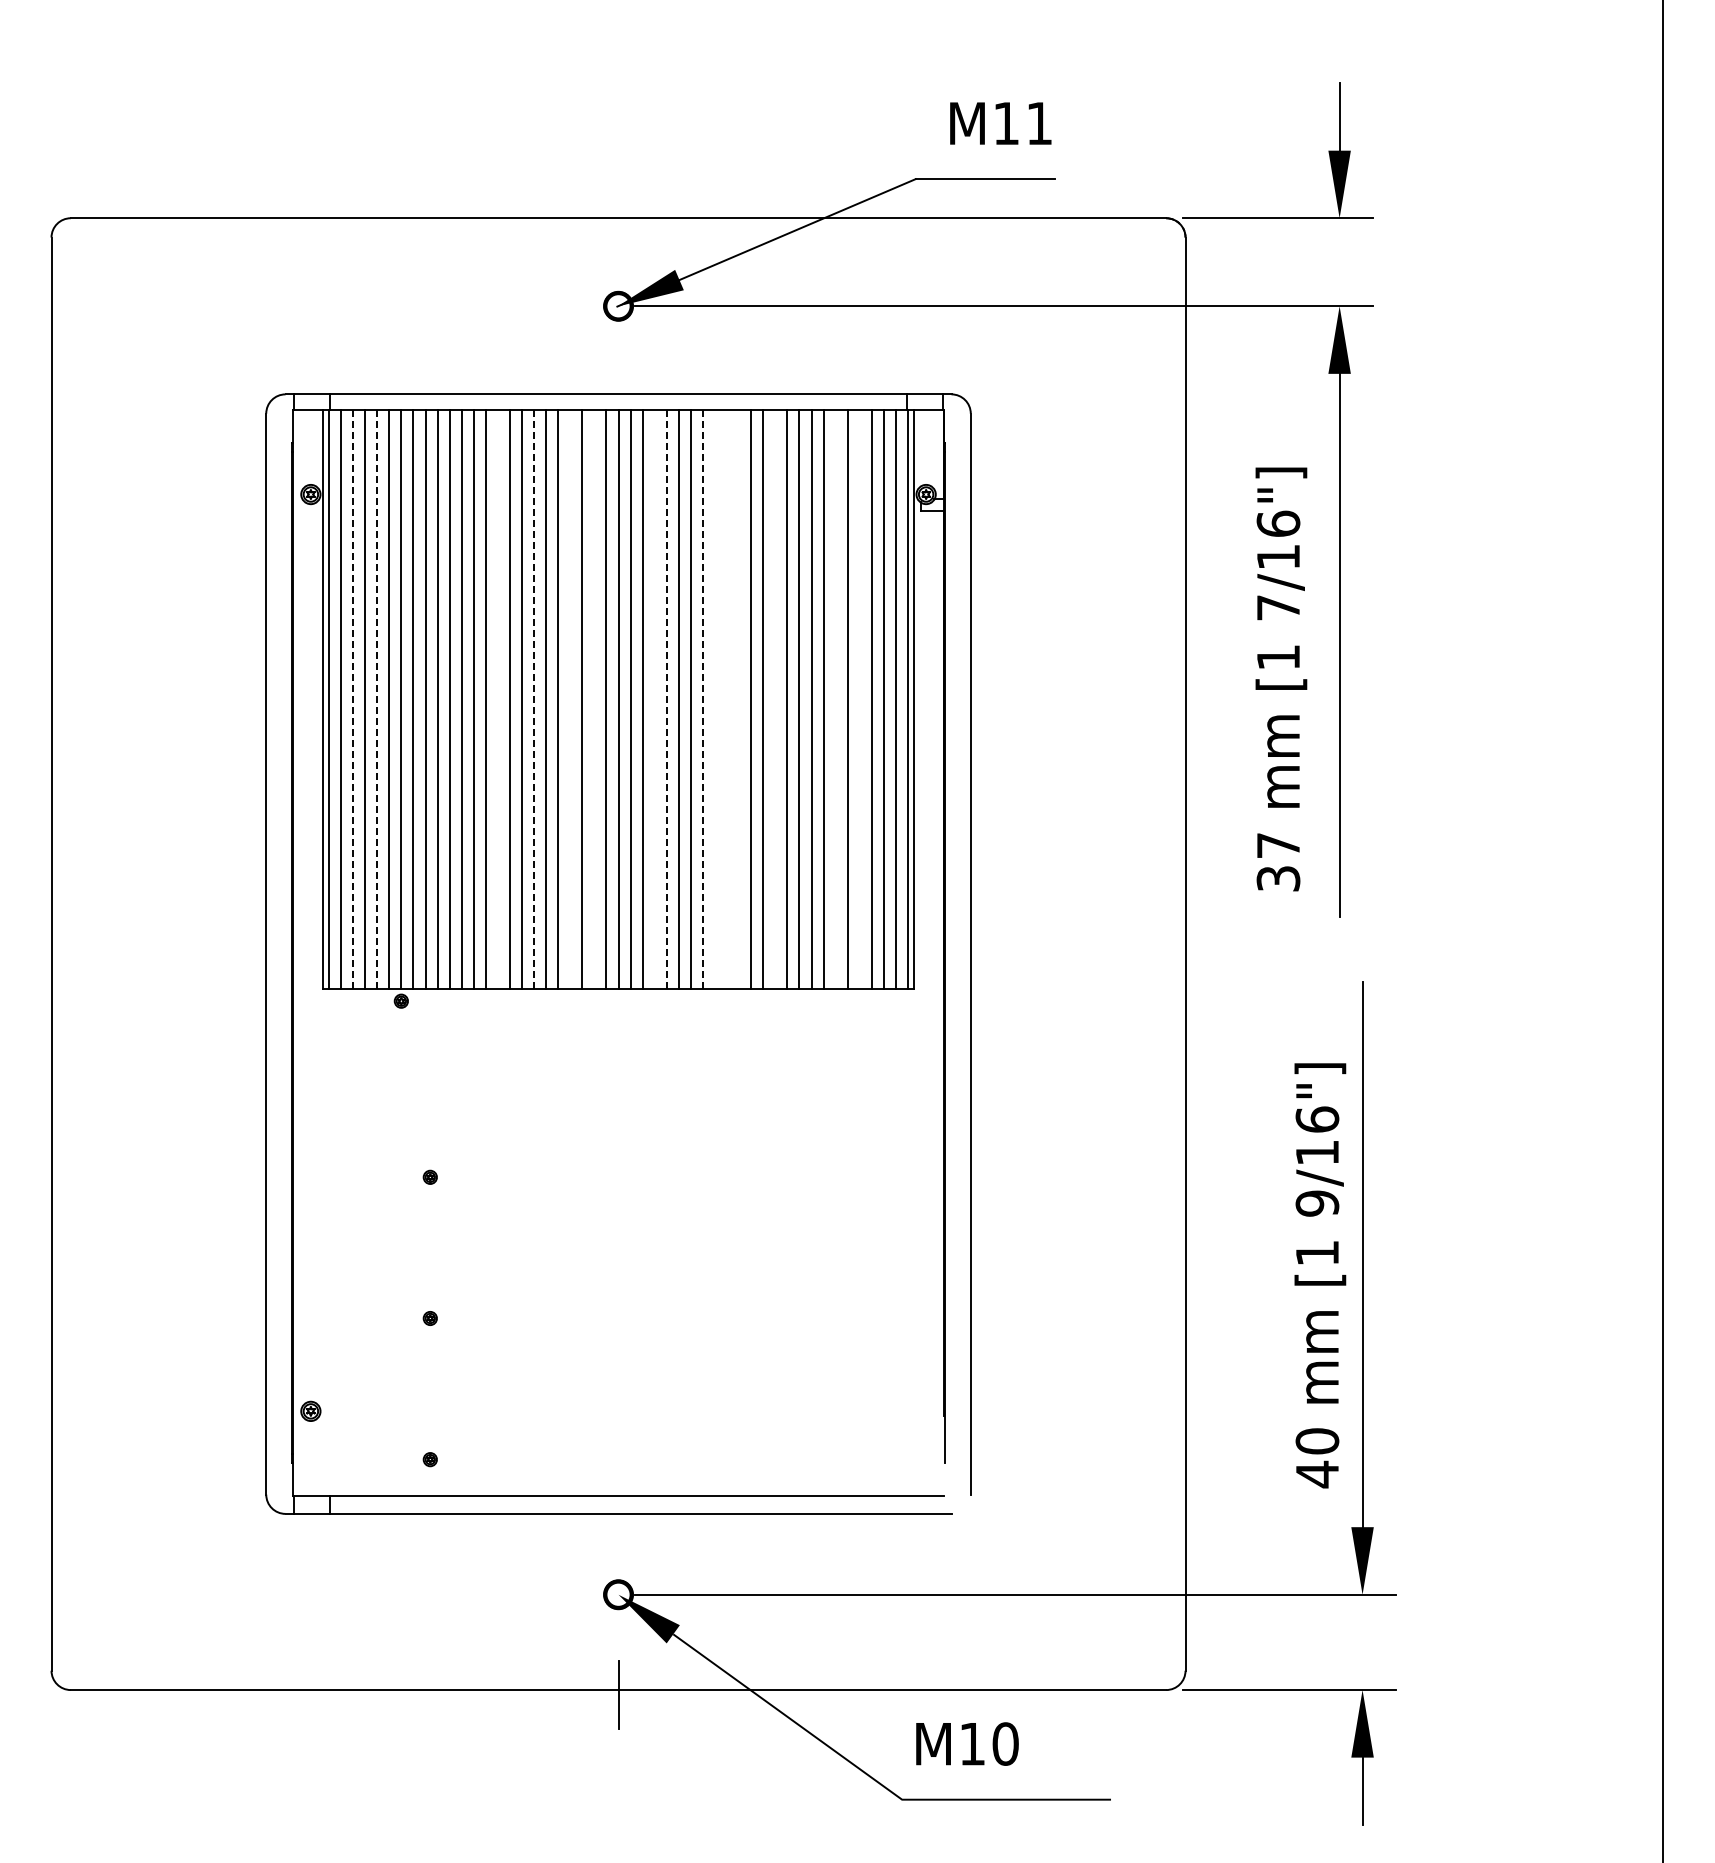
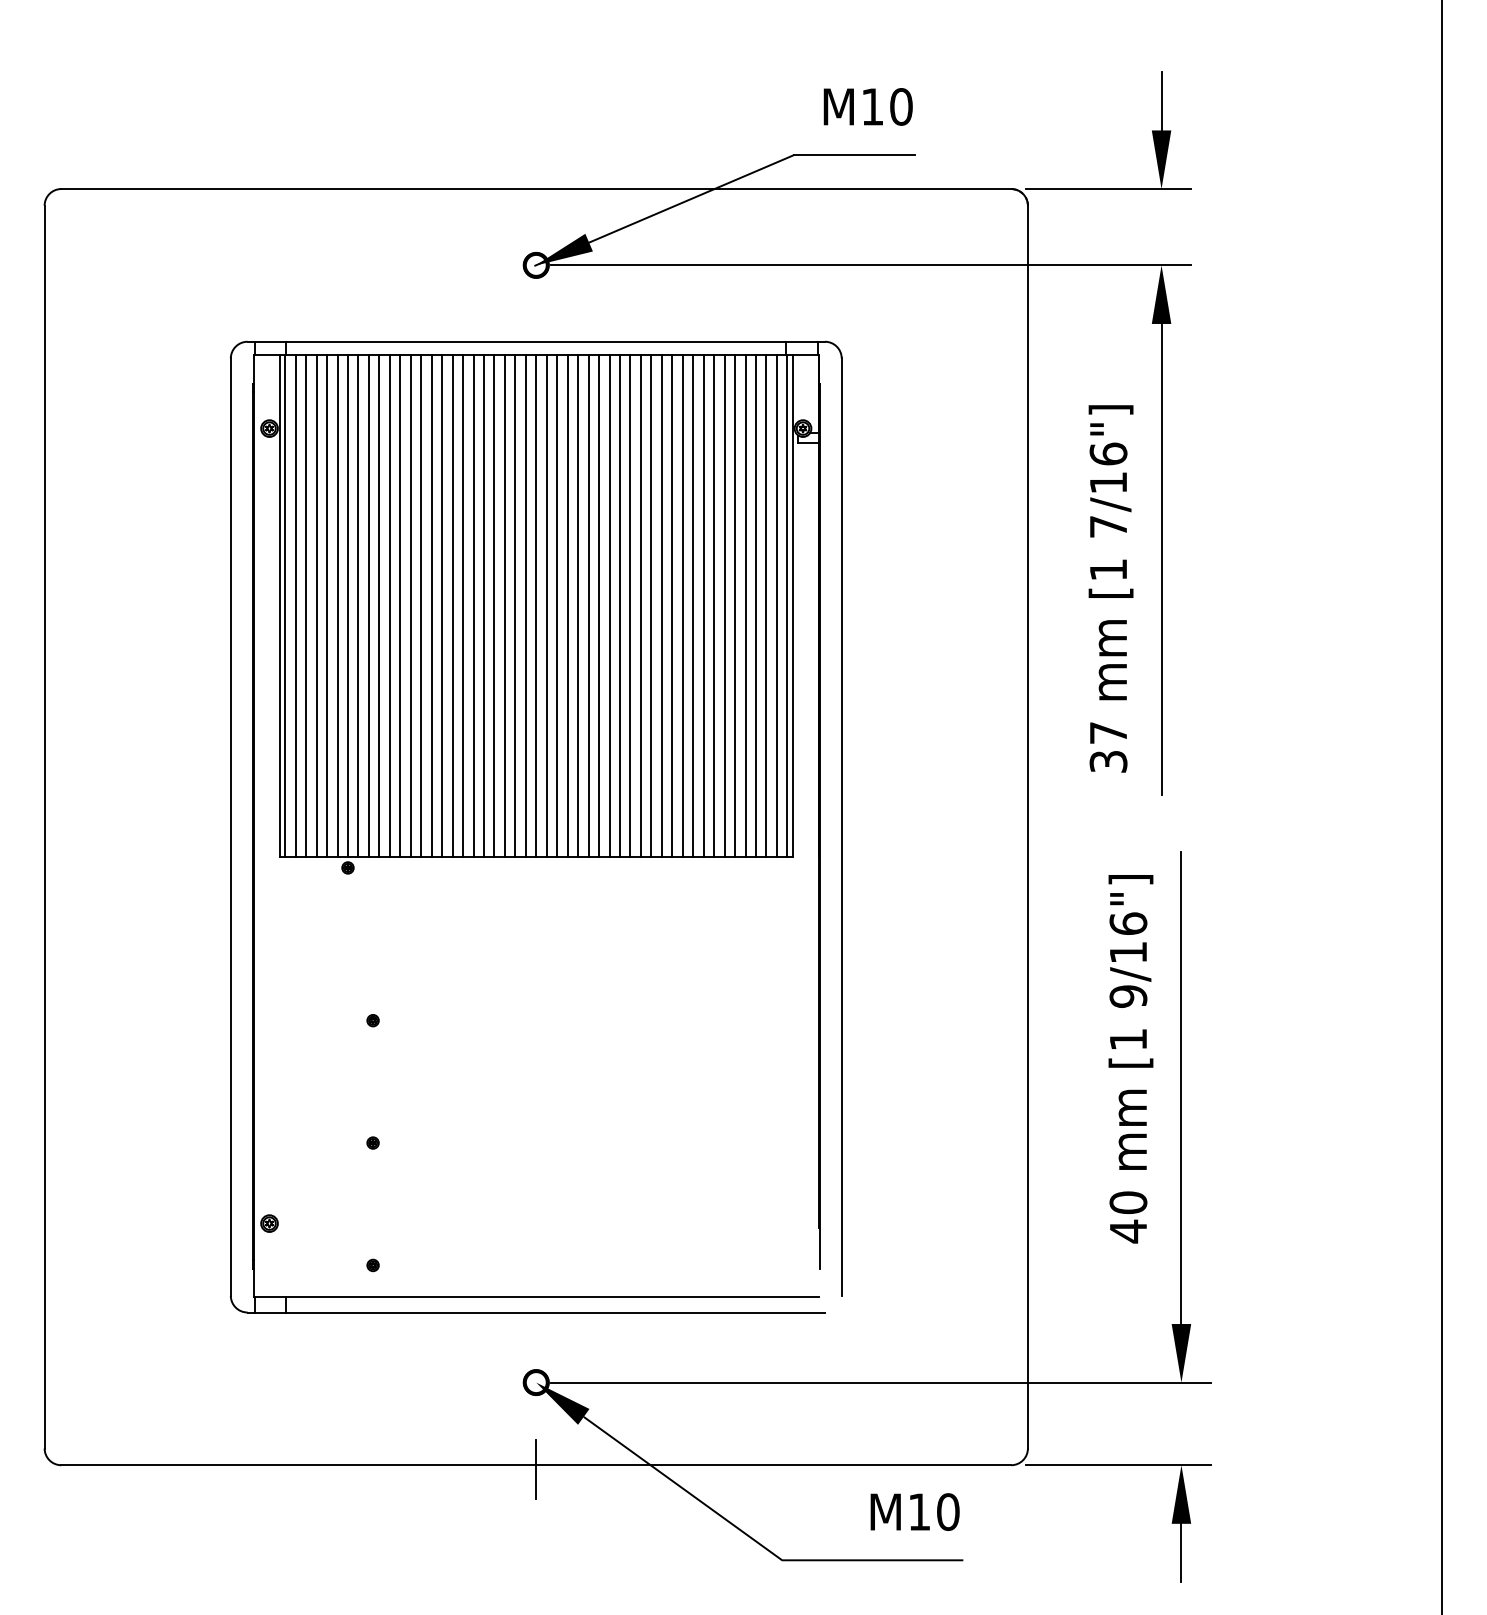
text: (1039, 123) -> (901, 106), M11 -> M10
line: (353, 699) -> (306, 606), dashed -> solid
line: (377, 699) -> (327, 606), dashed -> solid
line: (497, 699) -> (431, 606), added
line: (534, 699) -> (463, 606), dashed -> solid
line: (570, 699) -> (494, 606), added
line: (594, 699) -> (515, 606), added
line: (654, 699) -> (567, 606), added
line: (666, 699) -> (577, 606), dashed -> solid
line: (702, 699) -> (609, 606), dashed -> solid
line: (715, 699) -> (620, 606), added
line: (727, 699) -> (630, 606), added
line: (739, 699) -> (641, 606), added
line: (775, 699) -> (672, 606), added
line: (835, 699) -> (724, 606), added
line: (859, 699) -> (745, 606), added
text: (1320, 1275) -> (1131, 1058), moved
text: (967, 1743) -> (915, 1511), moved

